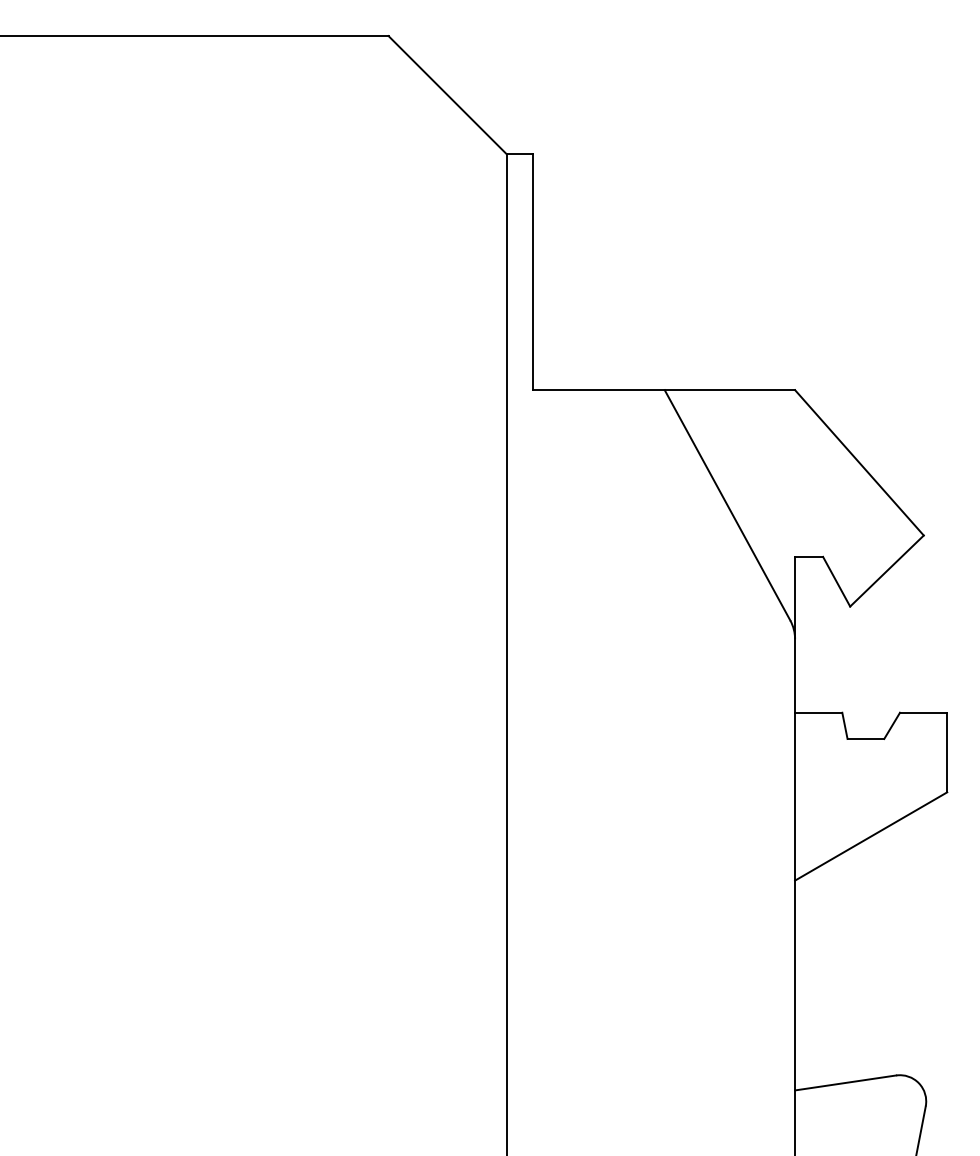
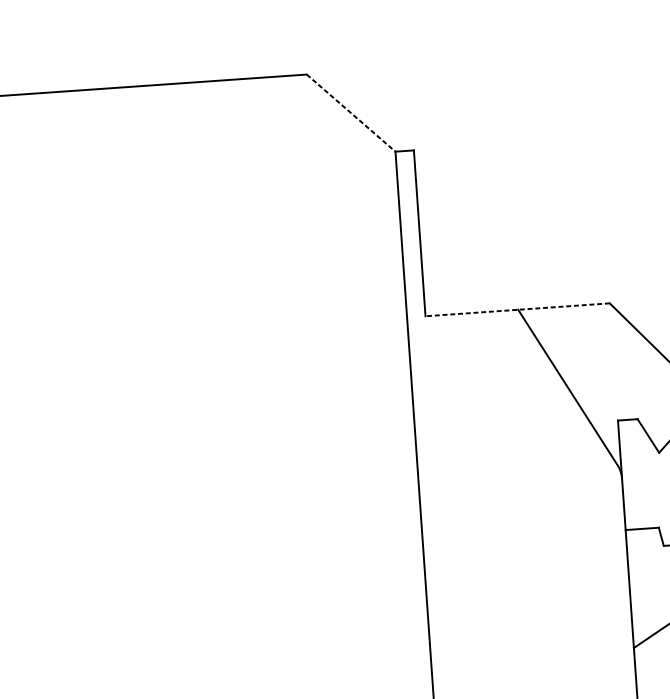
line: (447, 95) -> (351, 113), solid -> dashed
line: (663, 390) -> (517, 310), solid -> dashed

